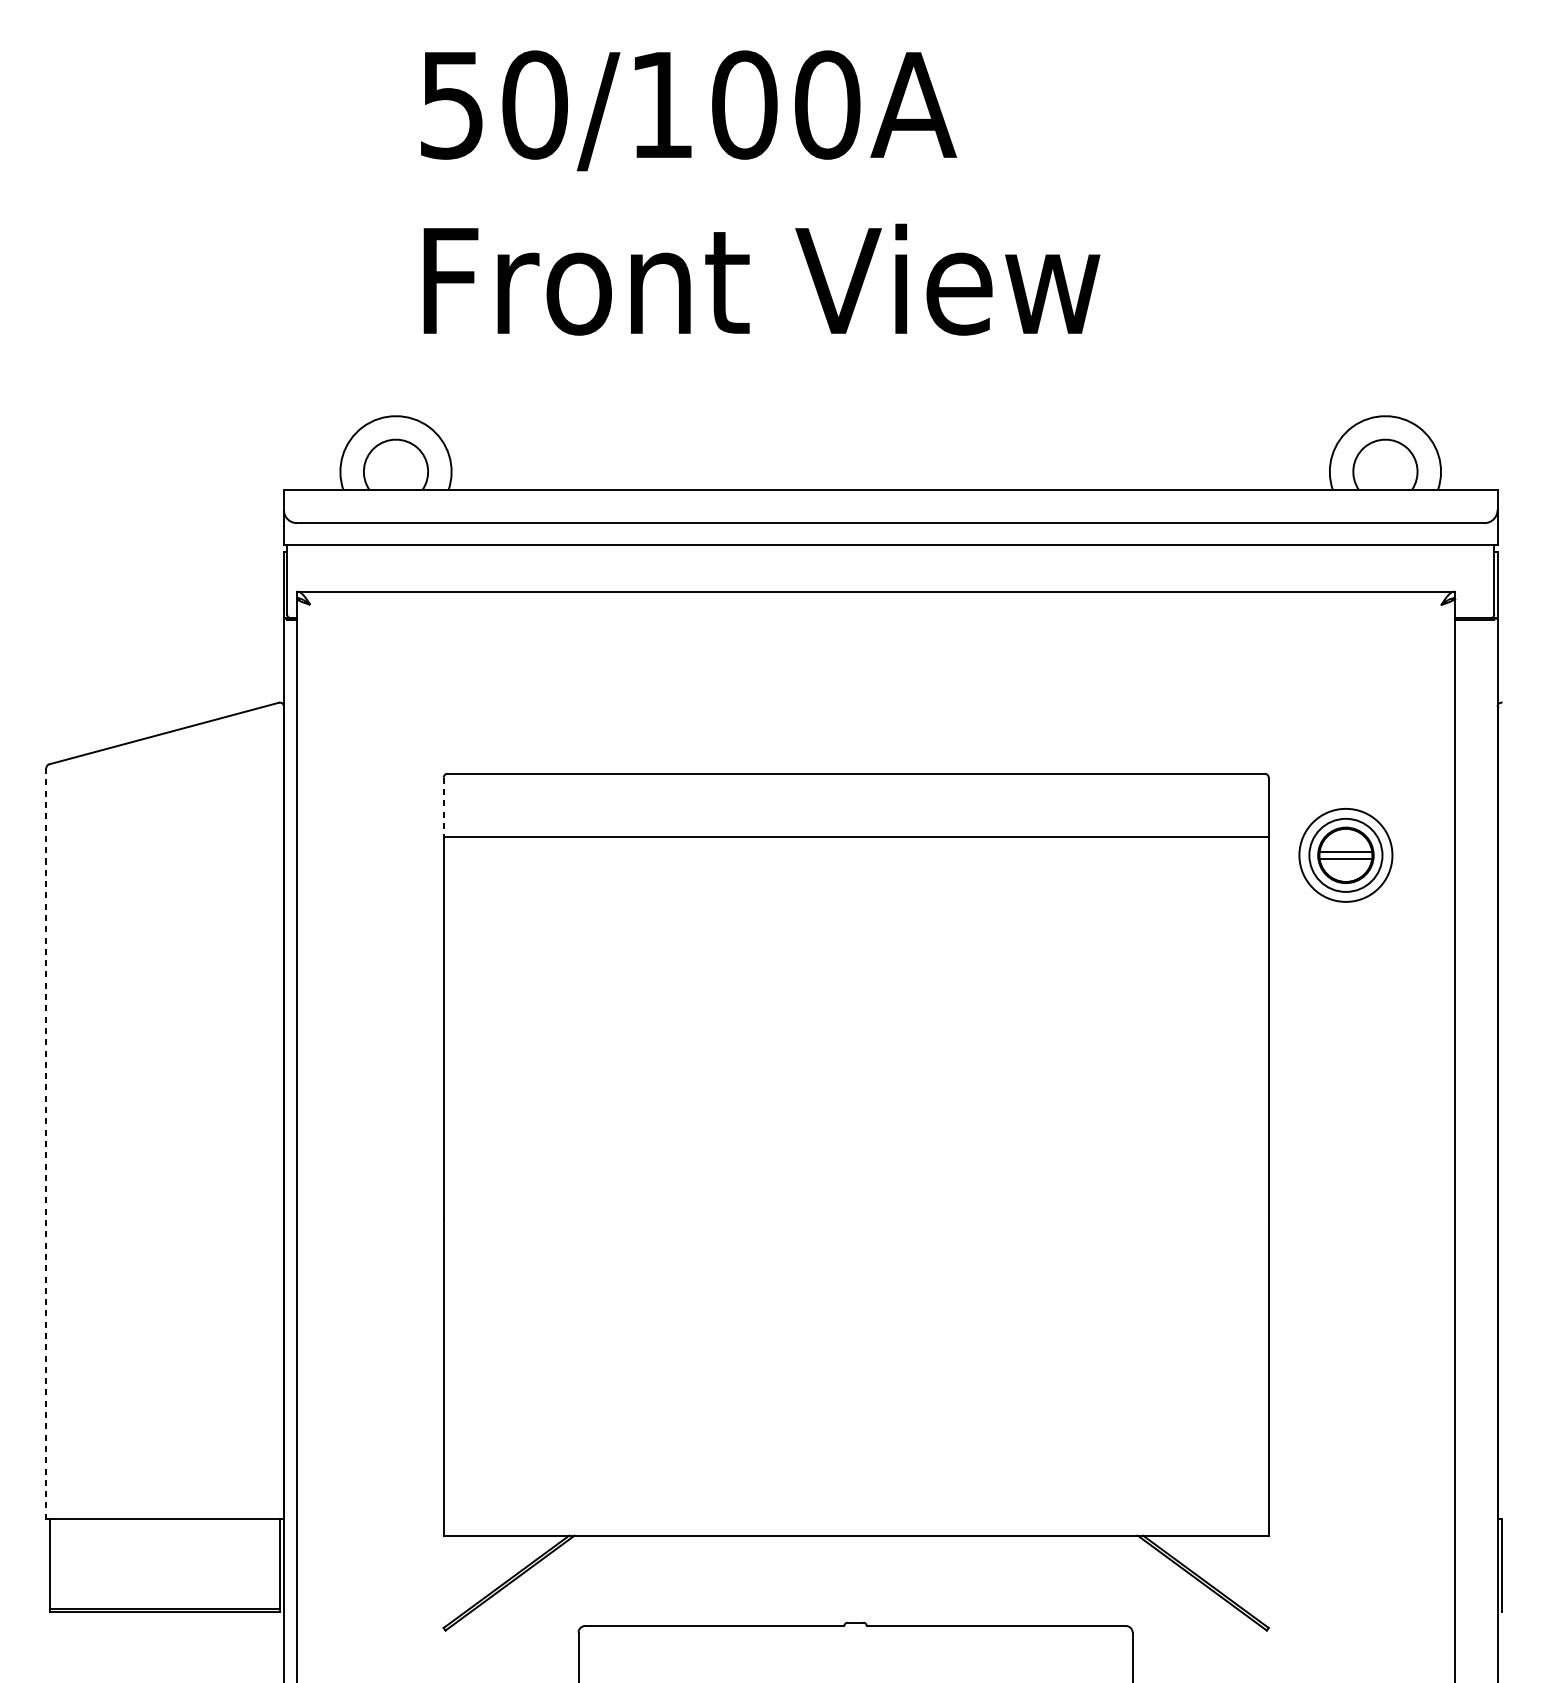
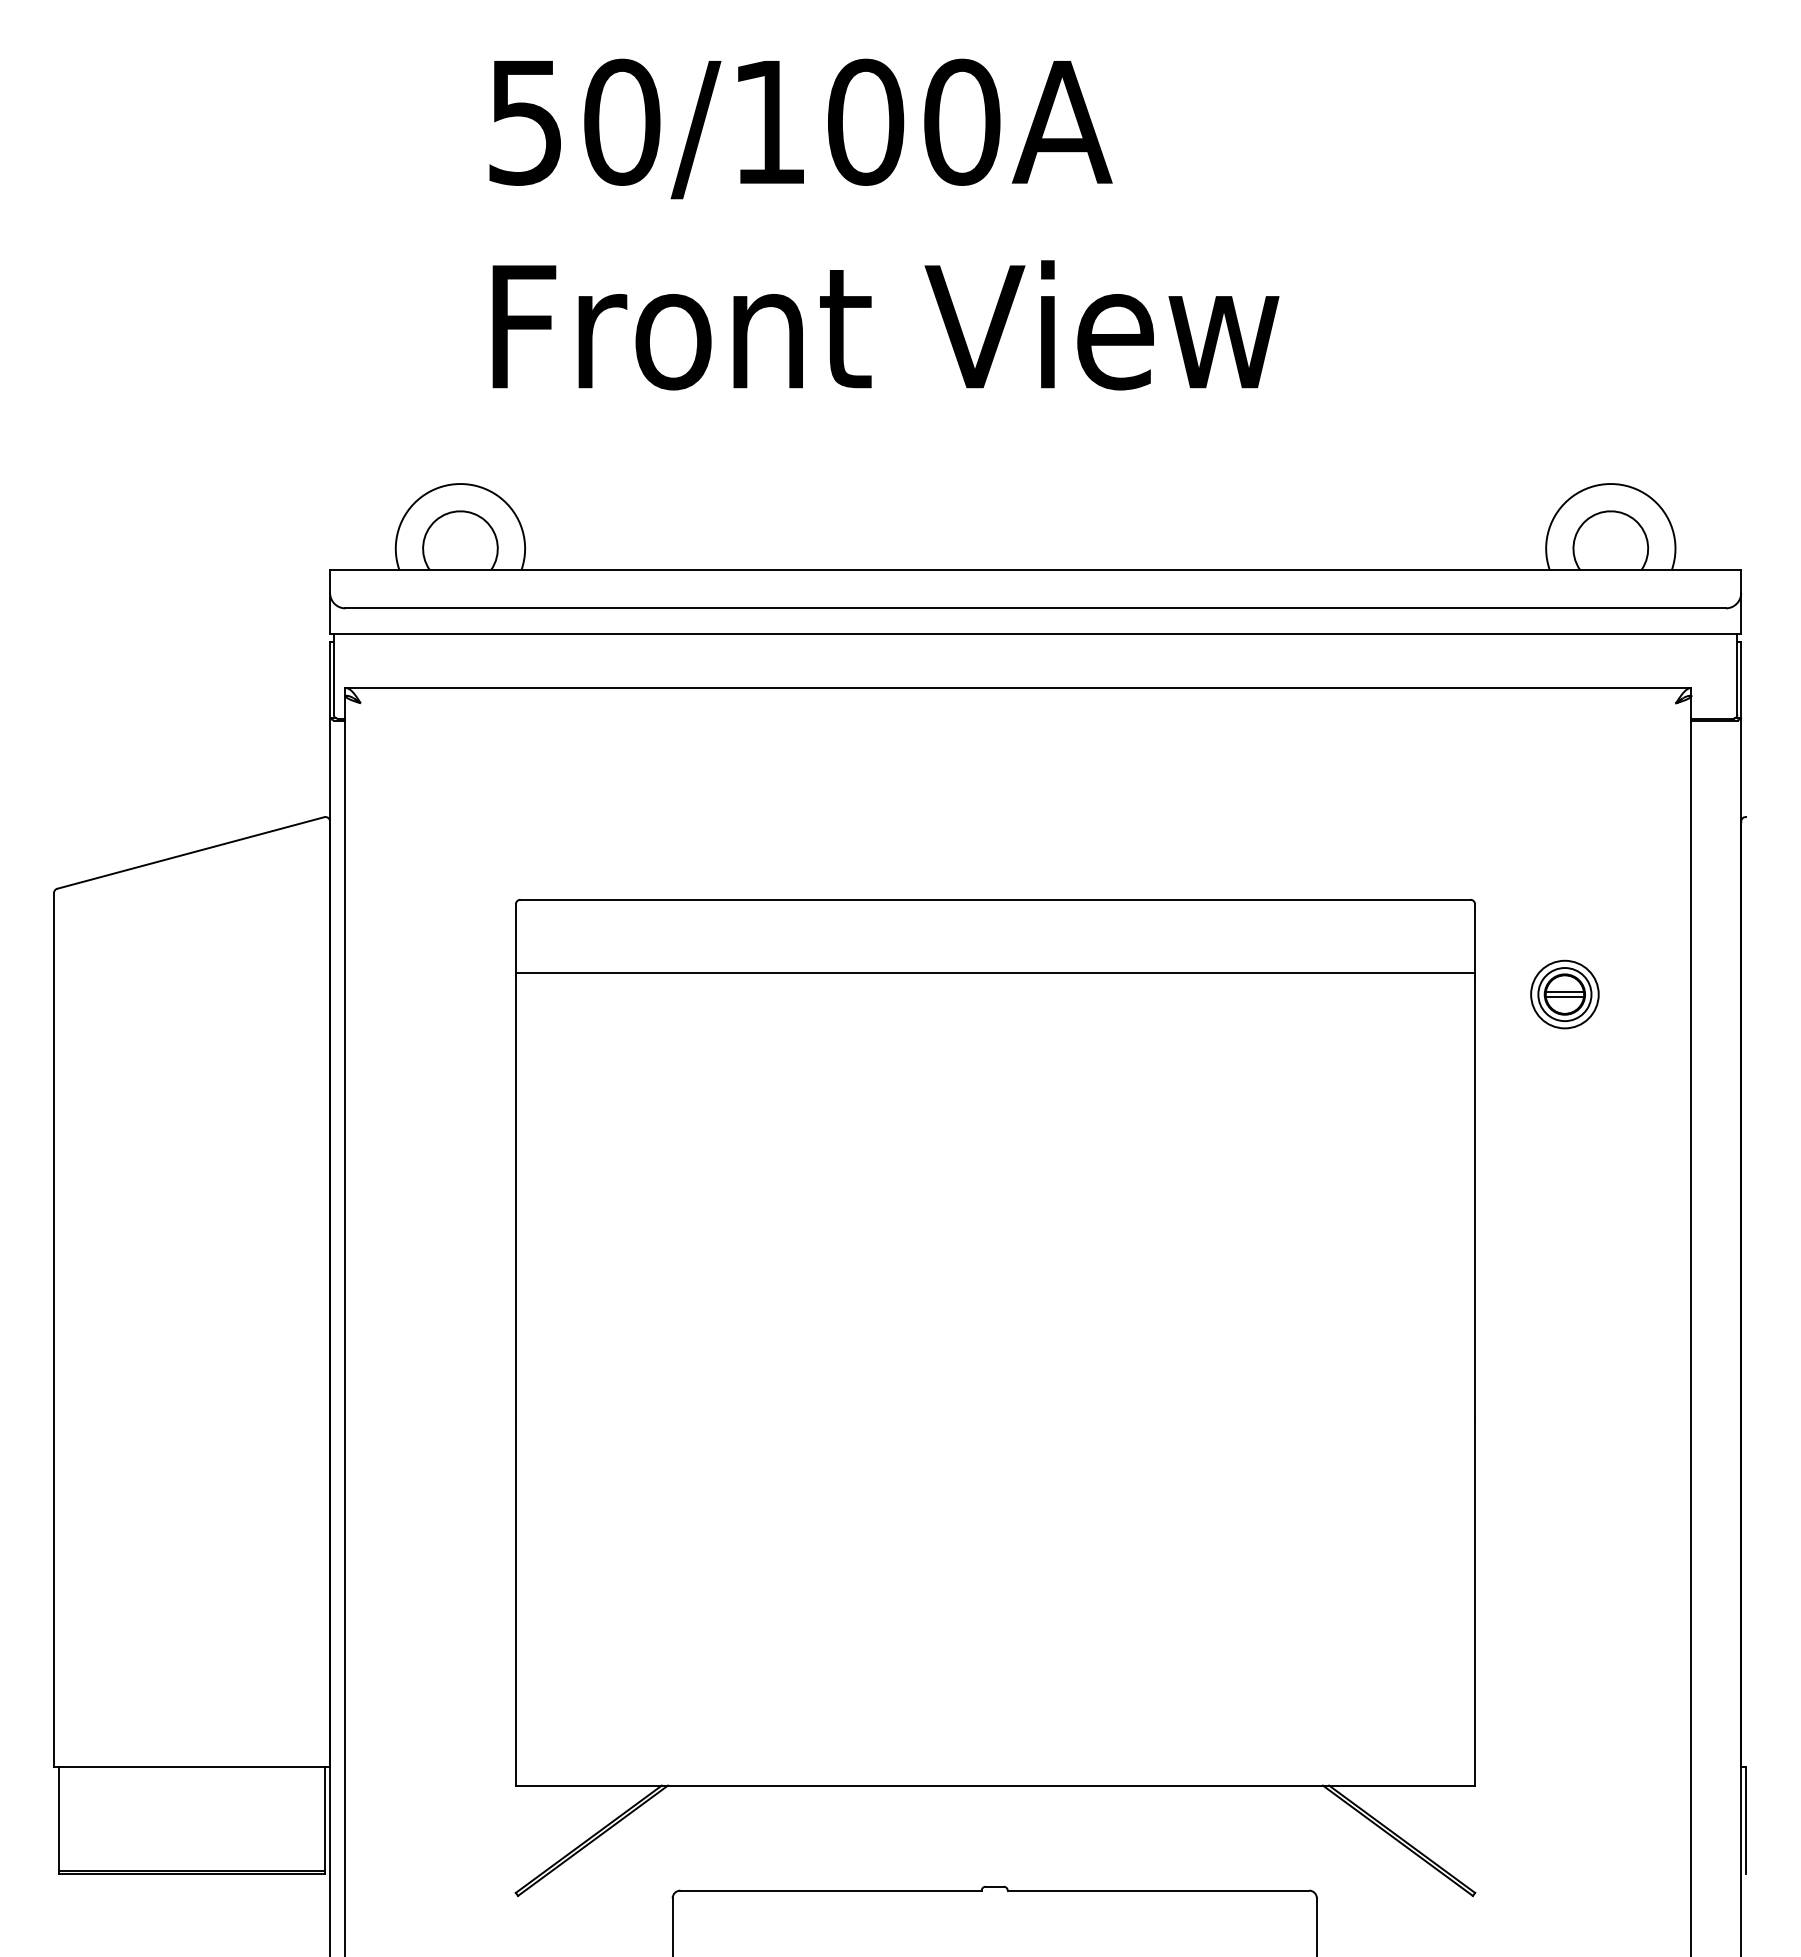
line: (443, 808) -> (515, 940), dashed -> solid
part: (1345, 855) -> (1564, 994), size x0.62
line: (46, 1143) -> (54, 1329), dashed -> solid

